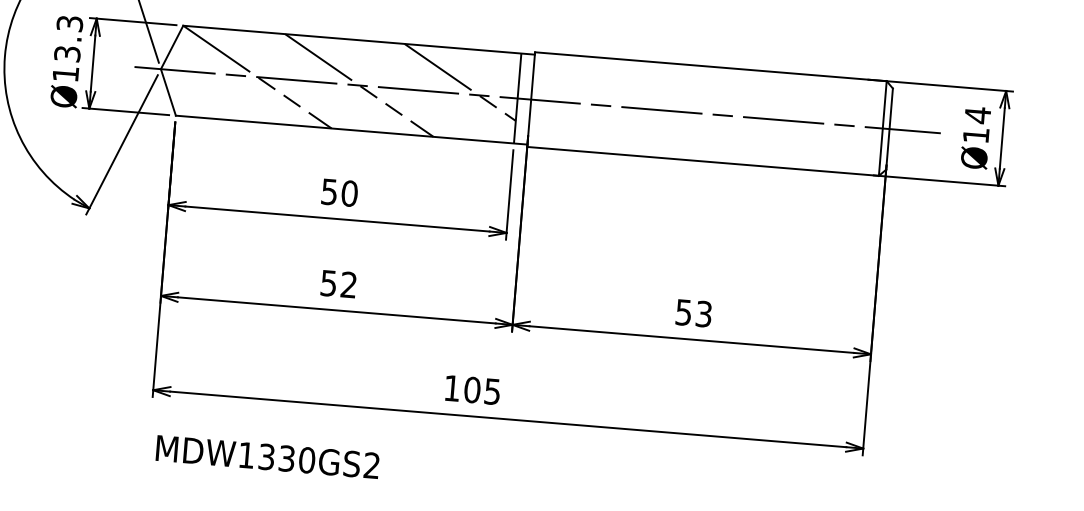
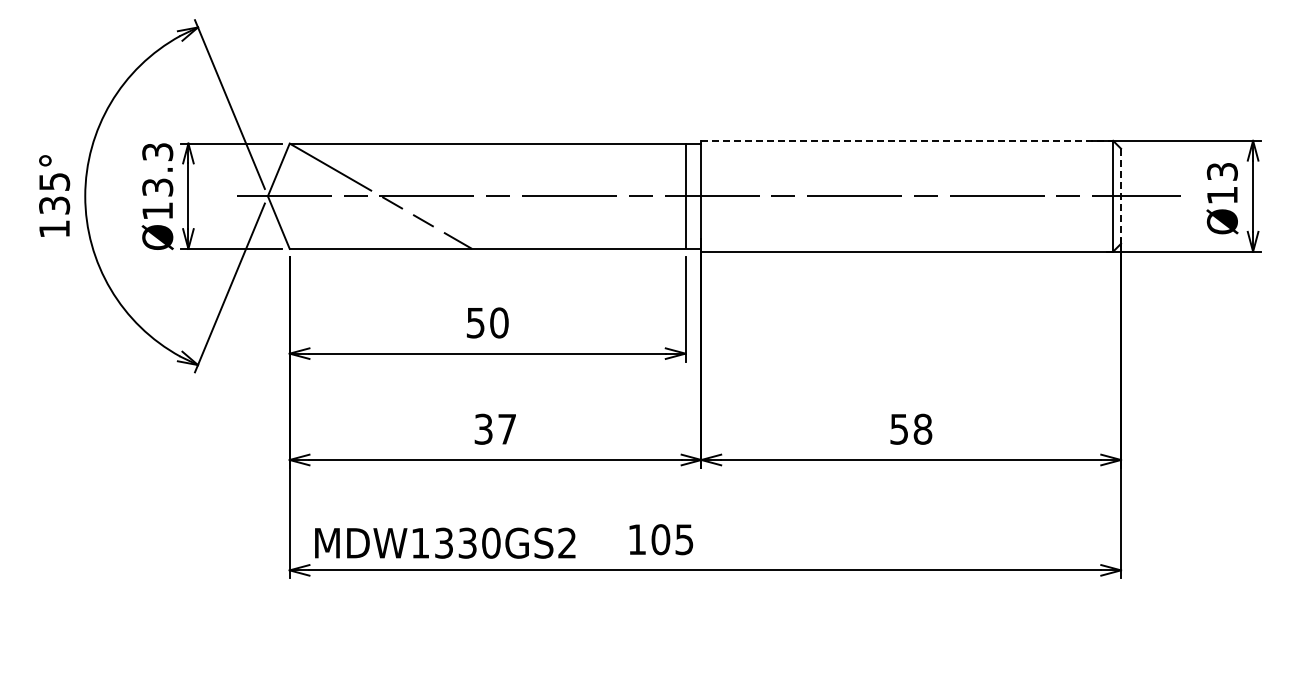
line: (711, 66) -> (907, 140), solid -> dashed
line: (459, 81) -> (616, 182), removed
line: (359, 84) -> (500, 195), removed
text: (977, 114) -> (1221, 171), Ø14 -> Ø13
line: (889, 129) -> (1121, 196), solid -> dashed
text: (338, 283) -> (495, 428), 52 -> 37
text: (703, 313) -> (922, 428), 53 -> 58
text: (268, 456) -> (445, 542), moved

